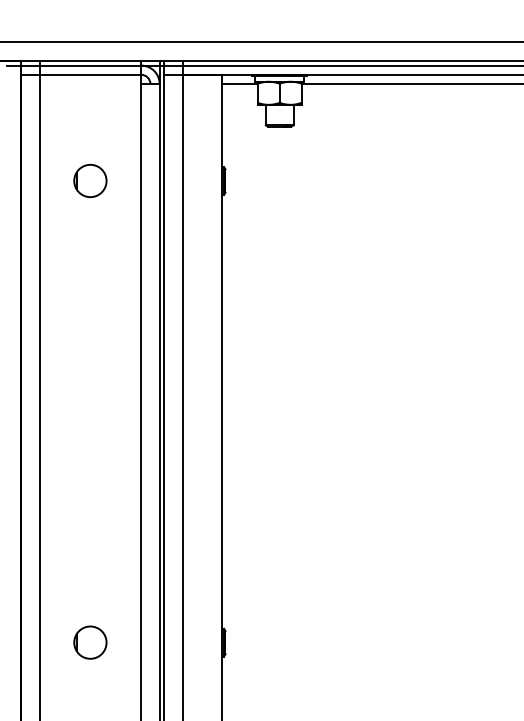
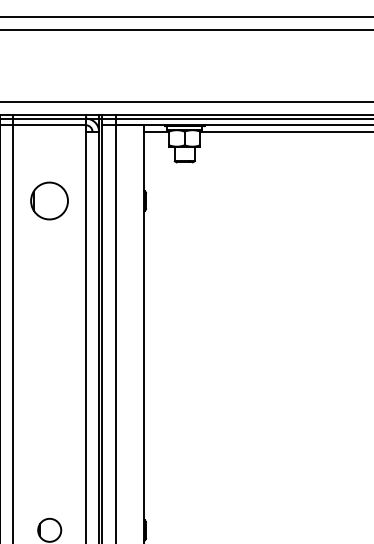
circle: (90, 180) -> (49, 200), size x1.6

